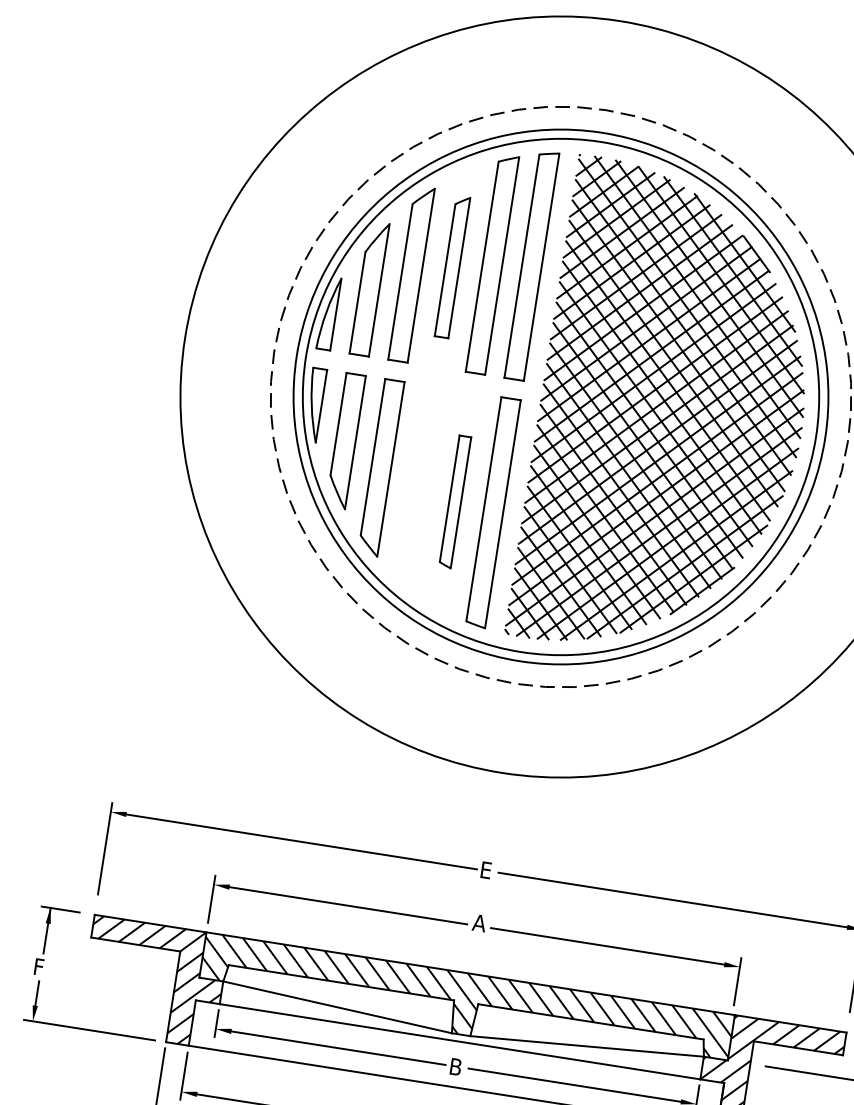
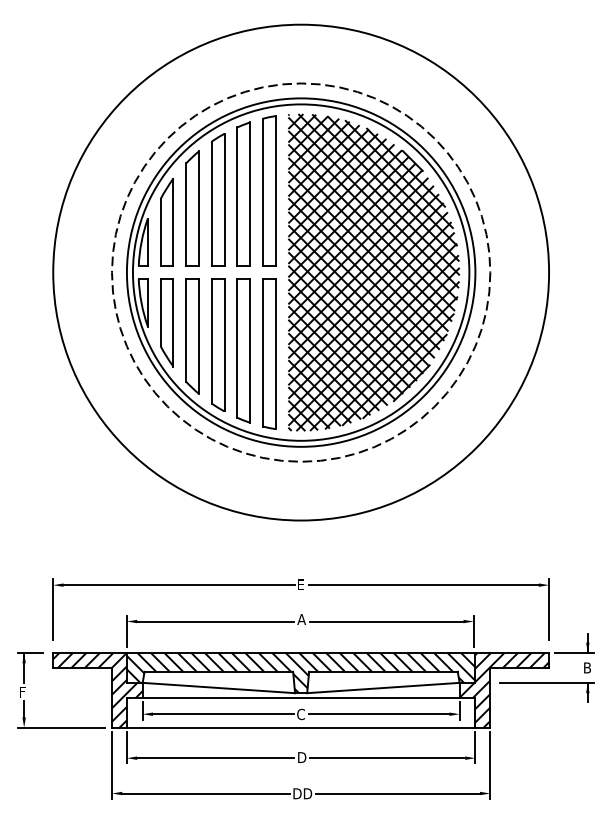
part: (453, 266) -> (218, 199), size x1.43
part: (418, 486) -> (218, 344), added
part: (455, 501) -> (243, 350), size x1.67
text: (455, 1066) -> (300, 714), B -> C

